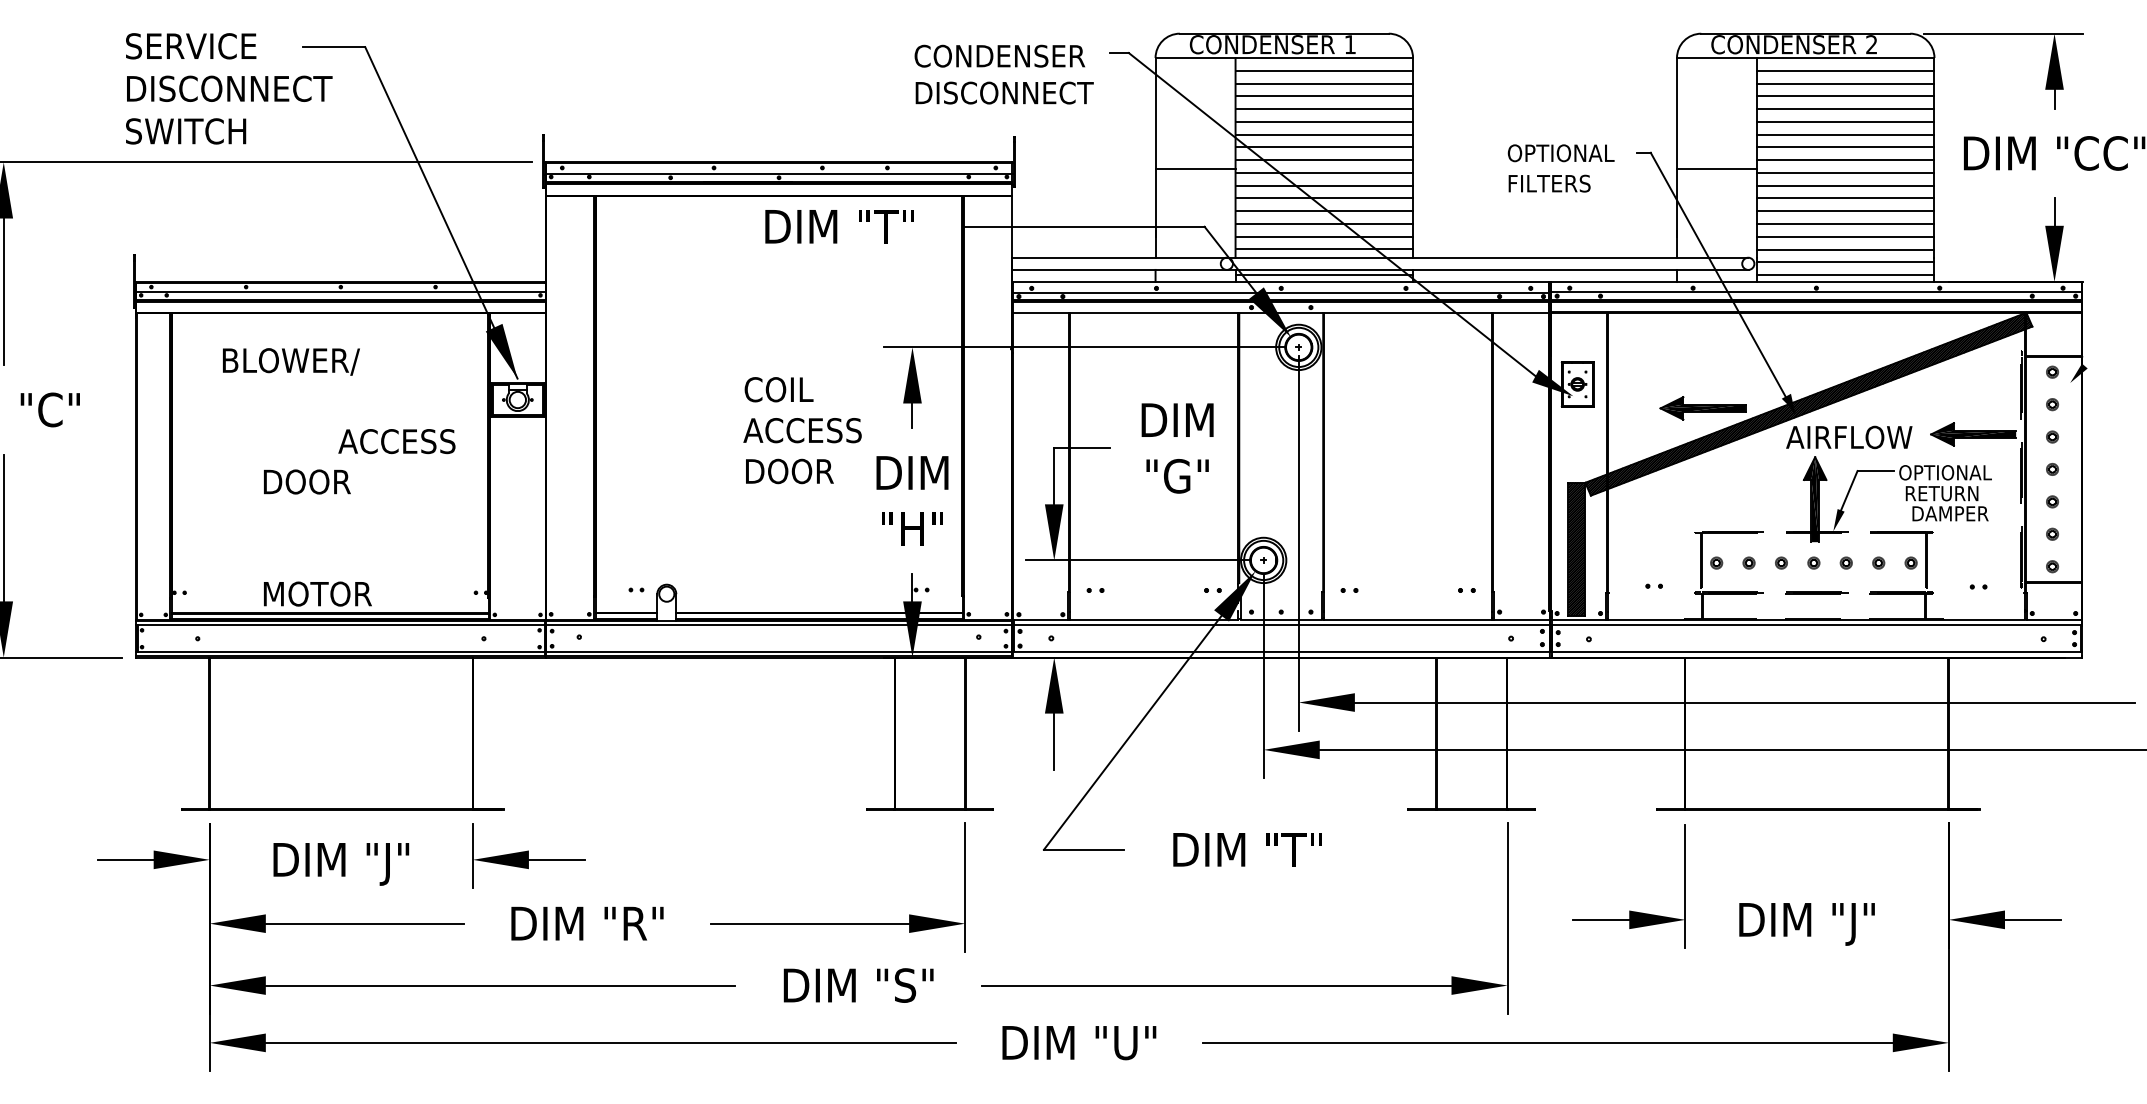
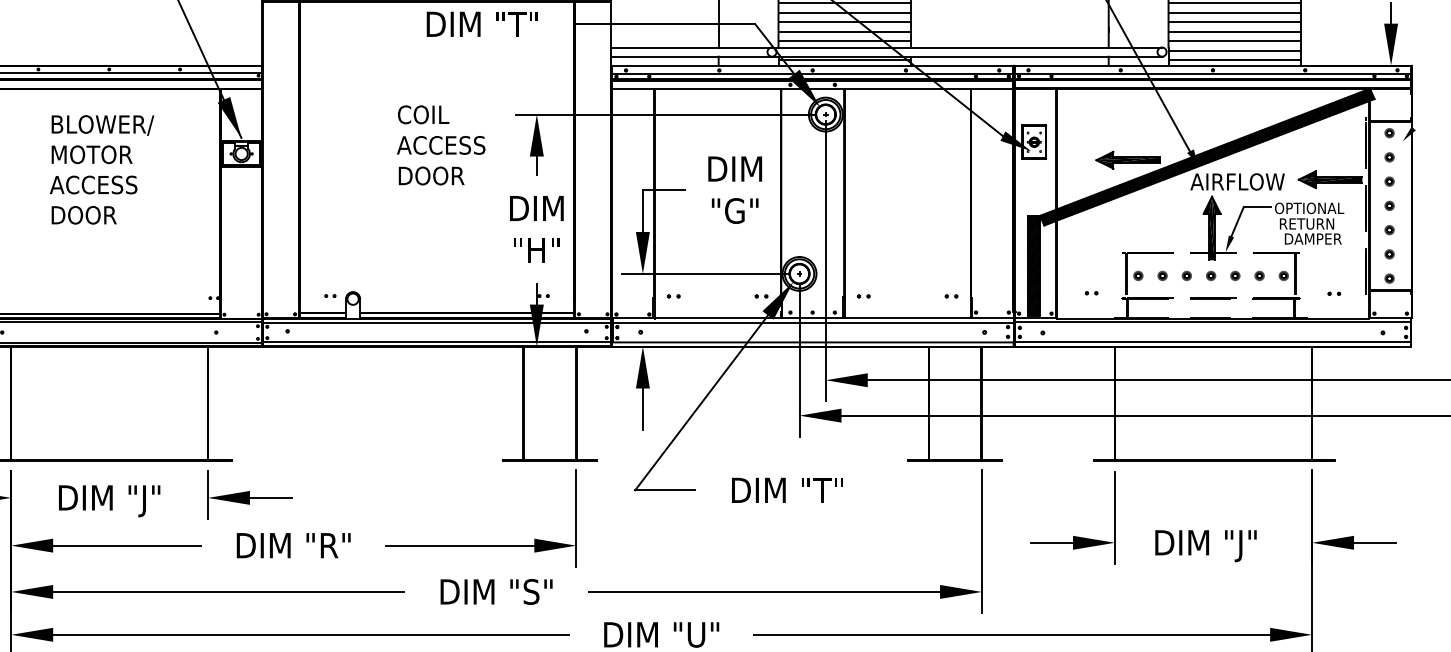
text: (291, 361) -> (103, 125), moved
text: (802, 430) -> (441, 145), moved
text: (396, 441) -> (93, 184), moved
text: (317, 593) -> (91, 154), moved

